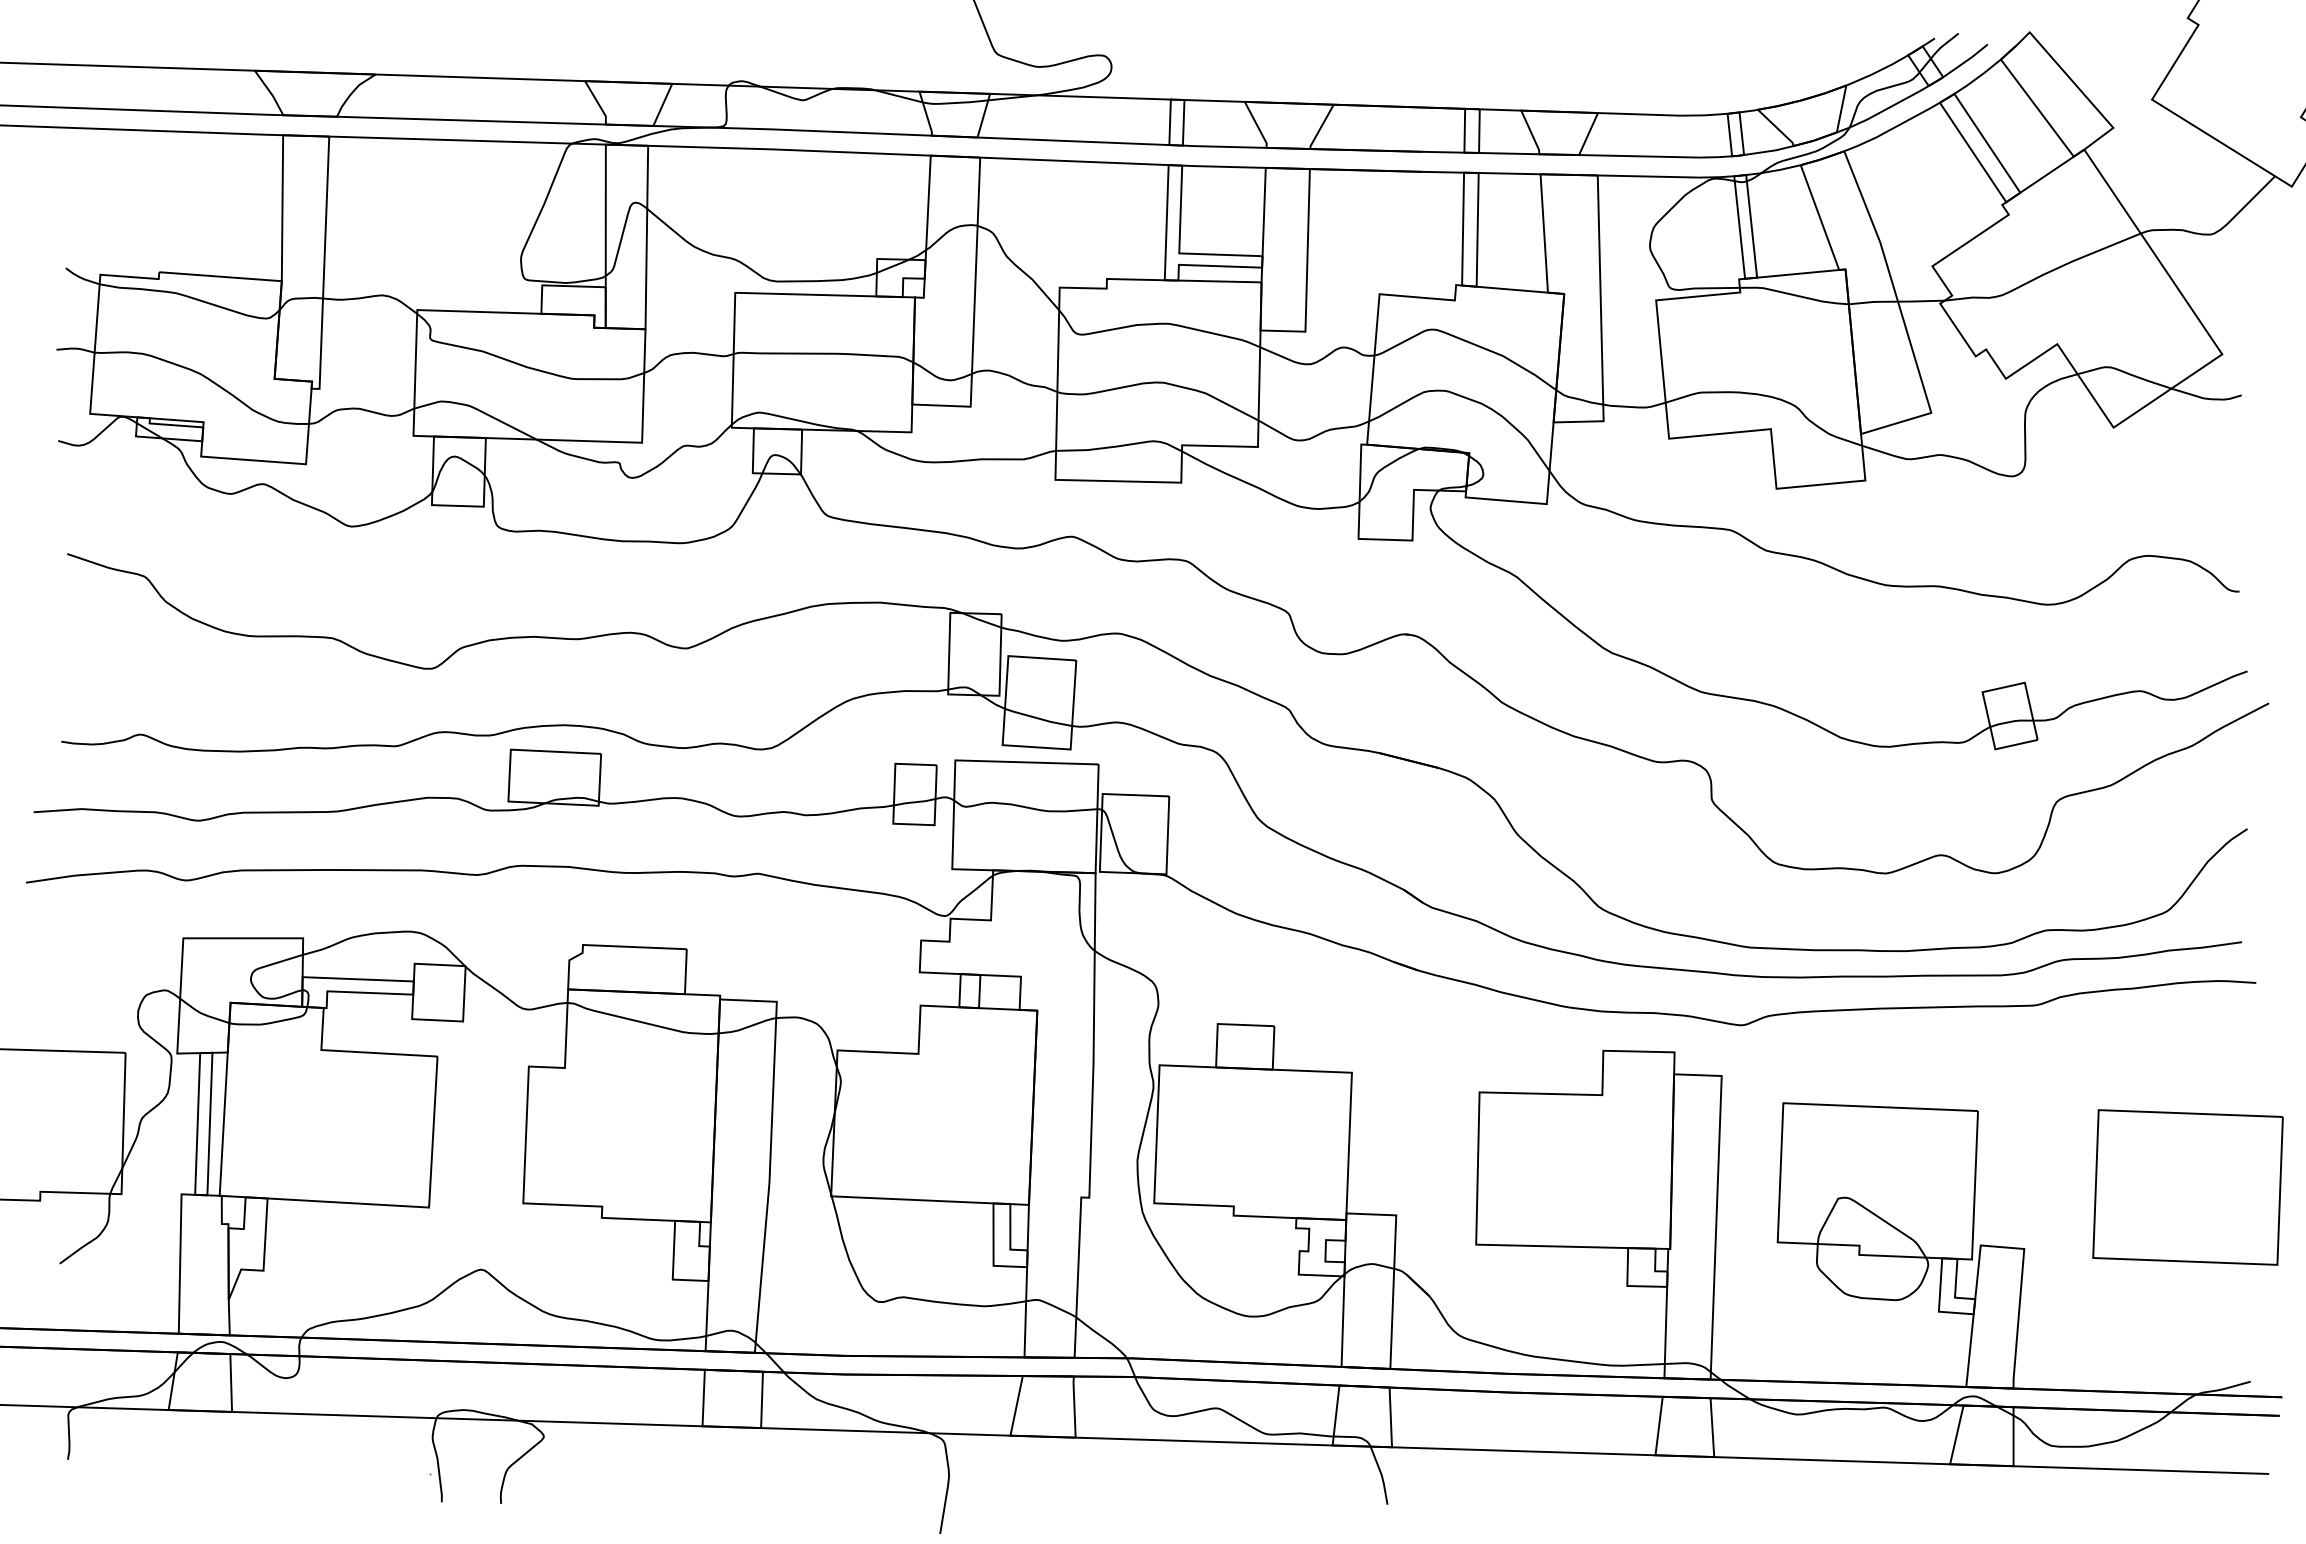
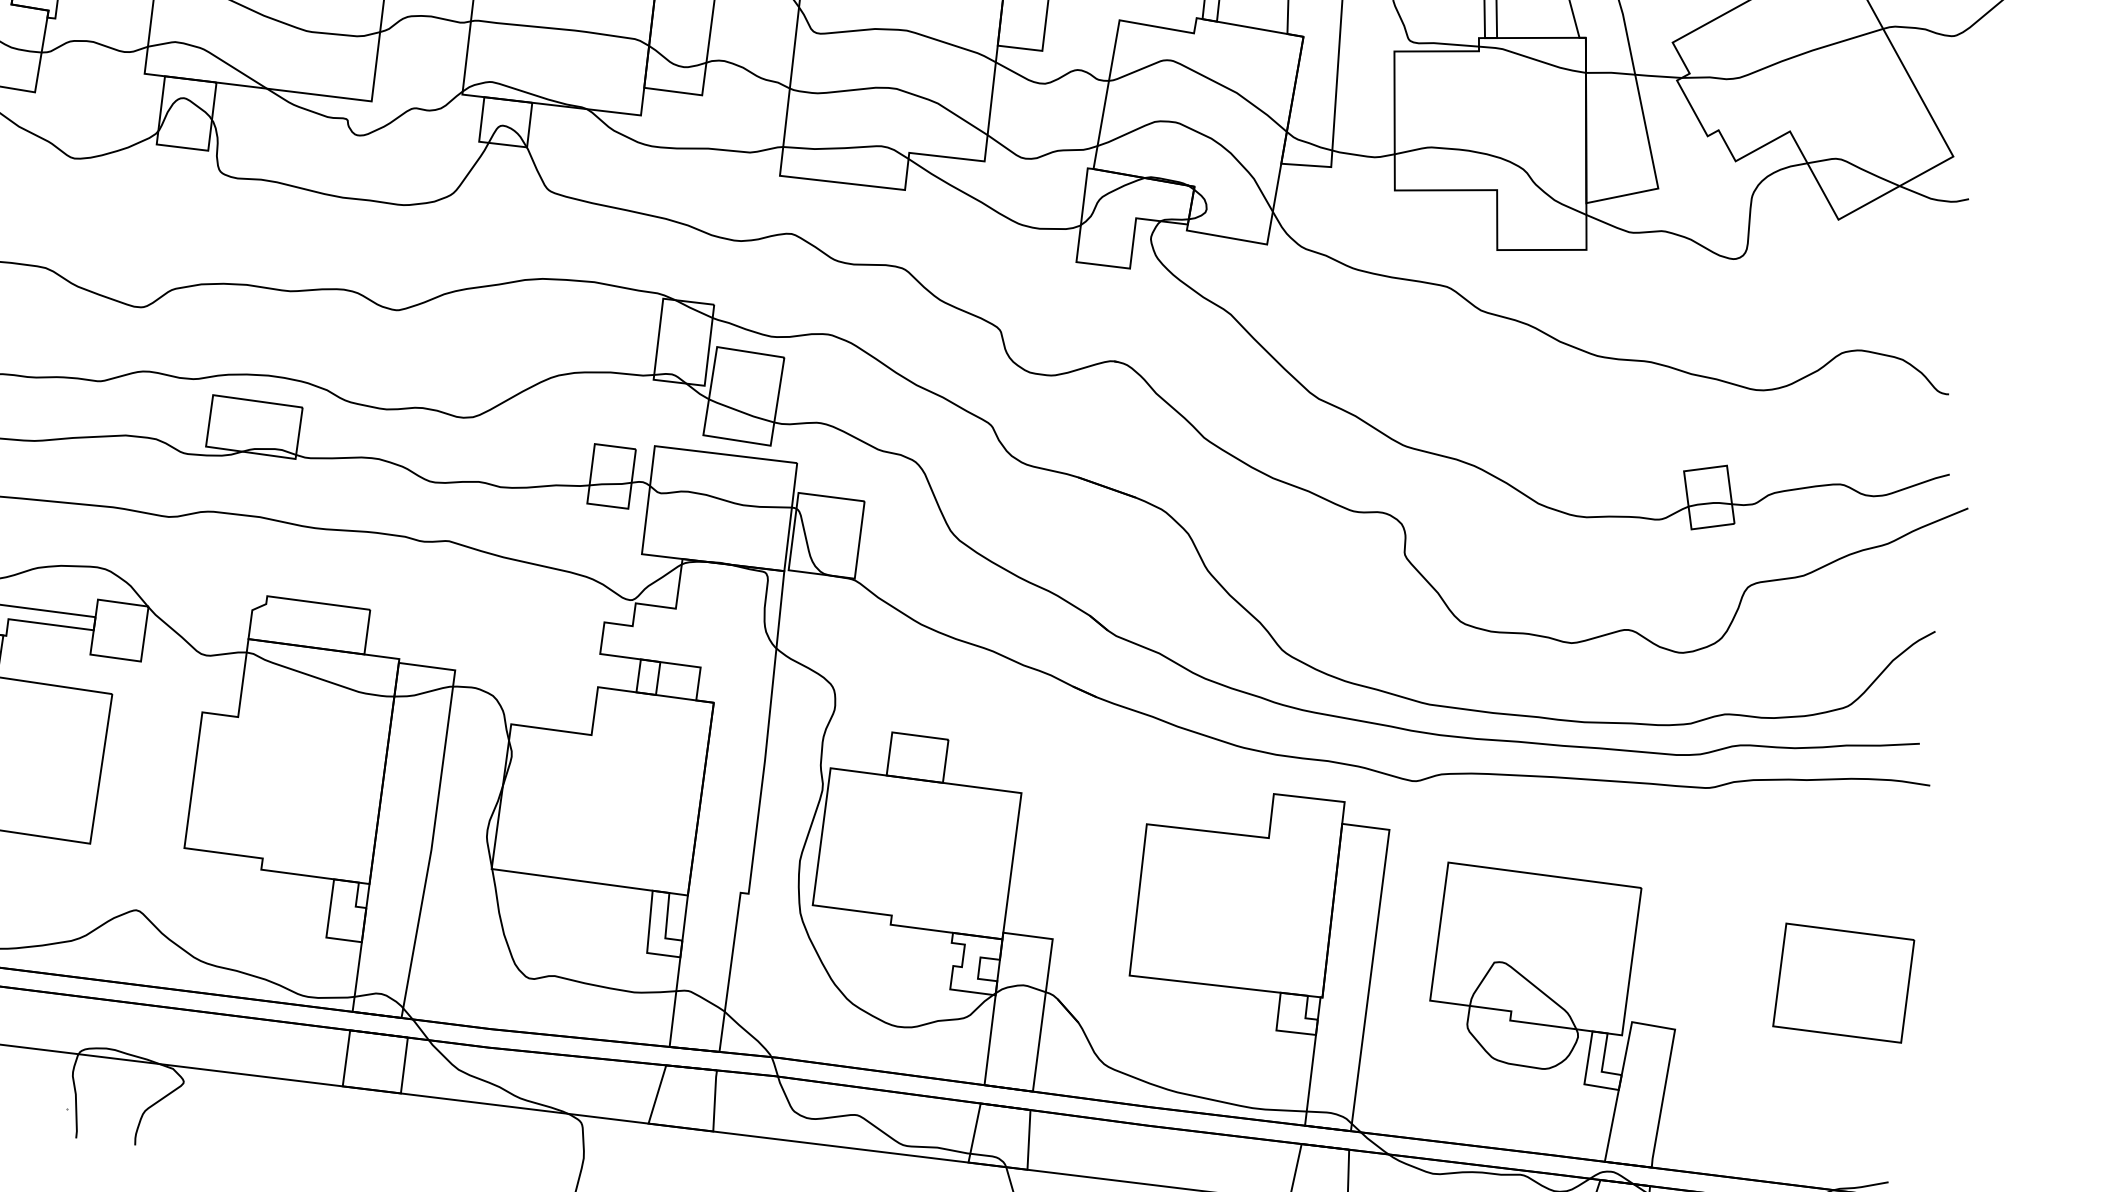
part: (2187, 1187) -> (1843, 983), size x0.7

